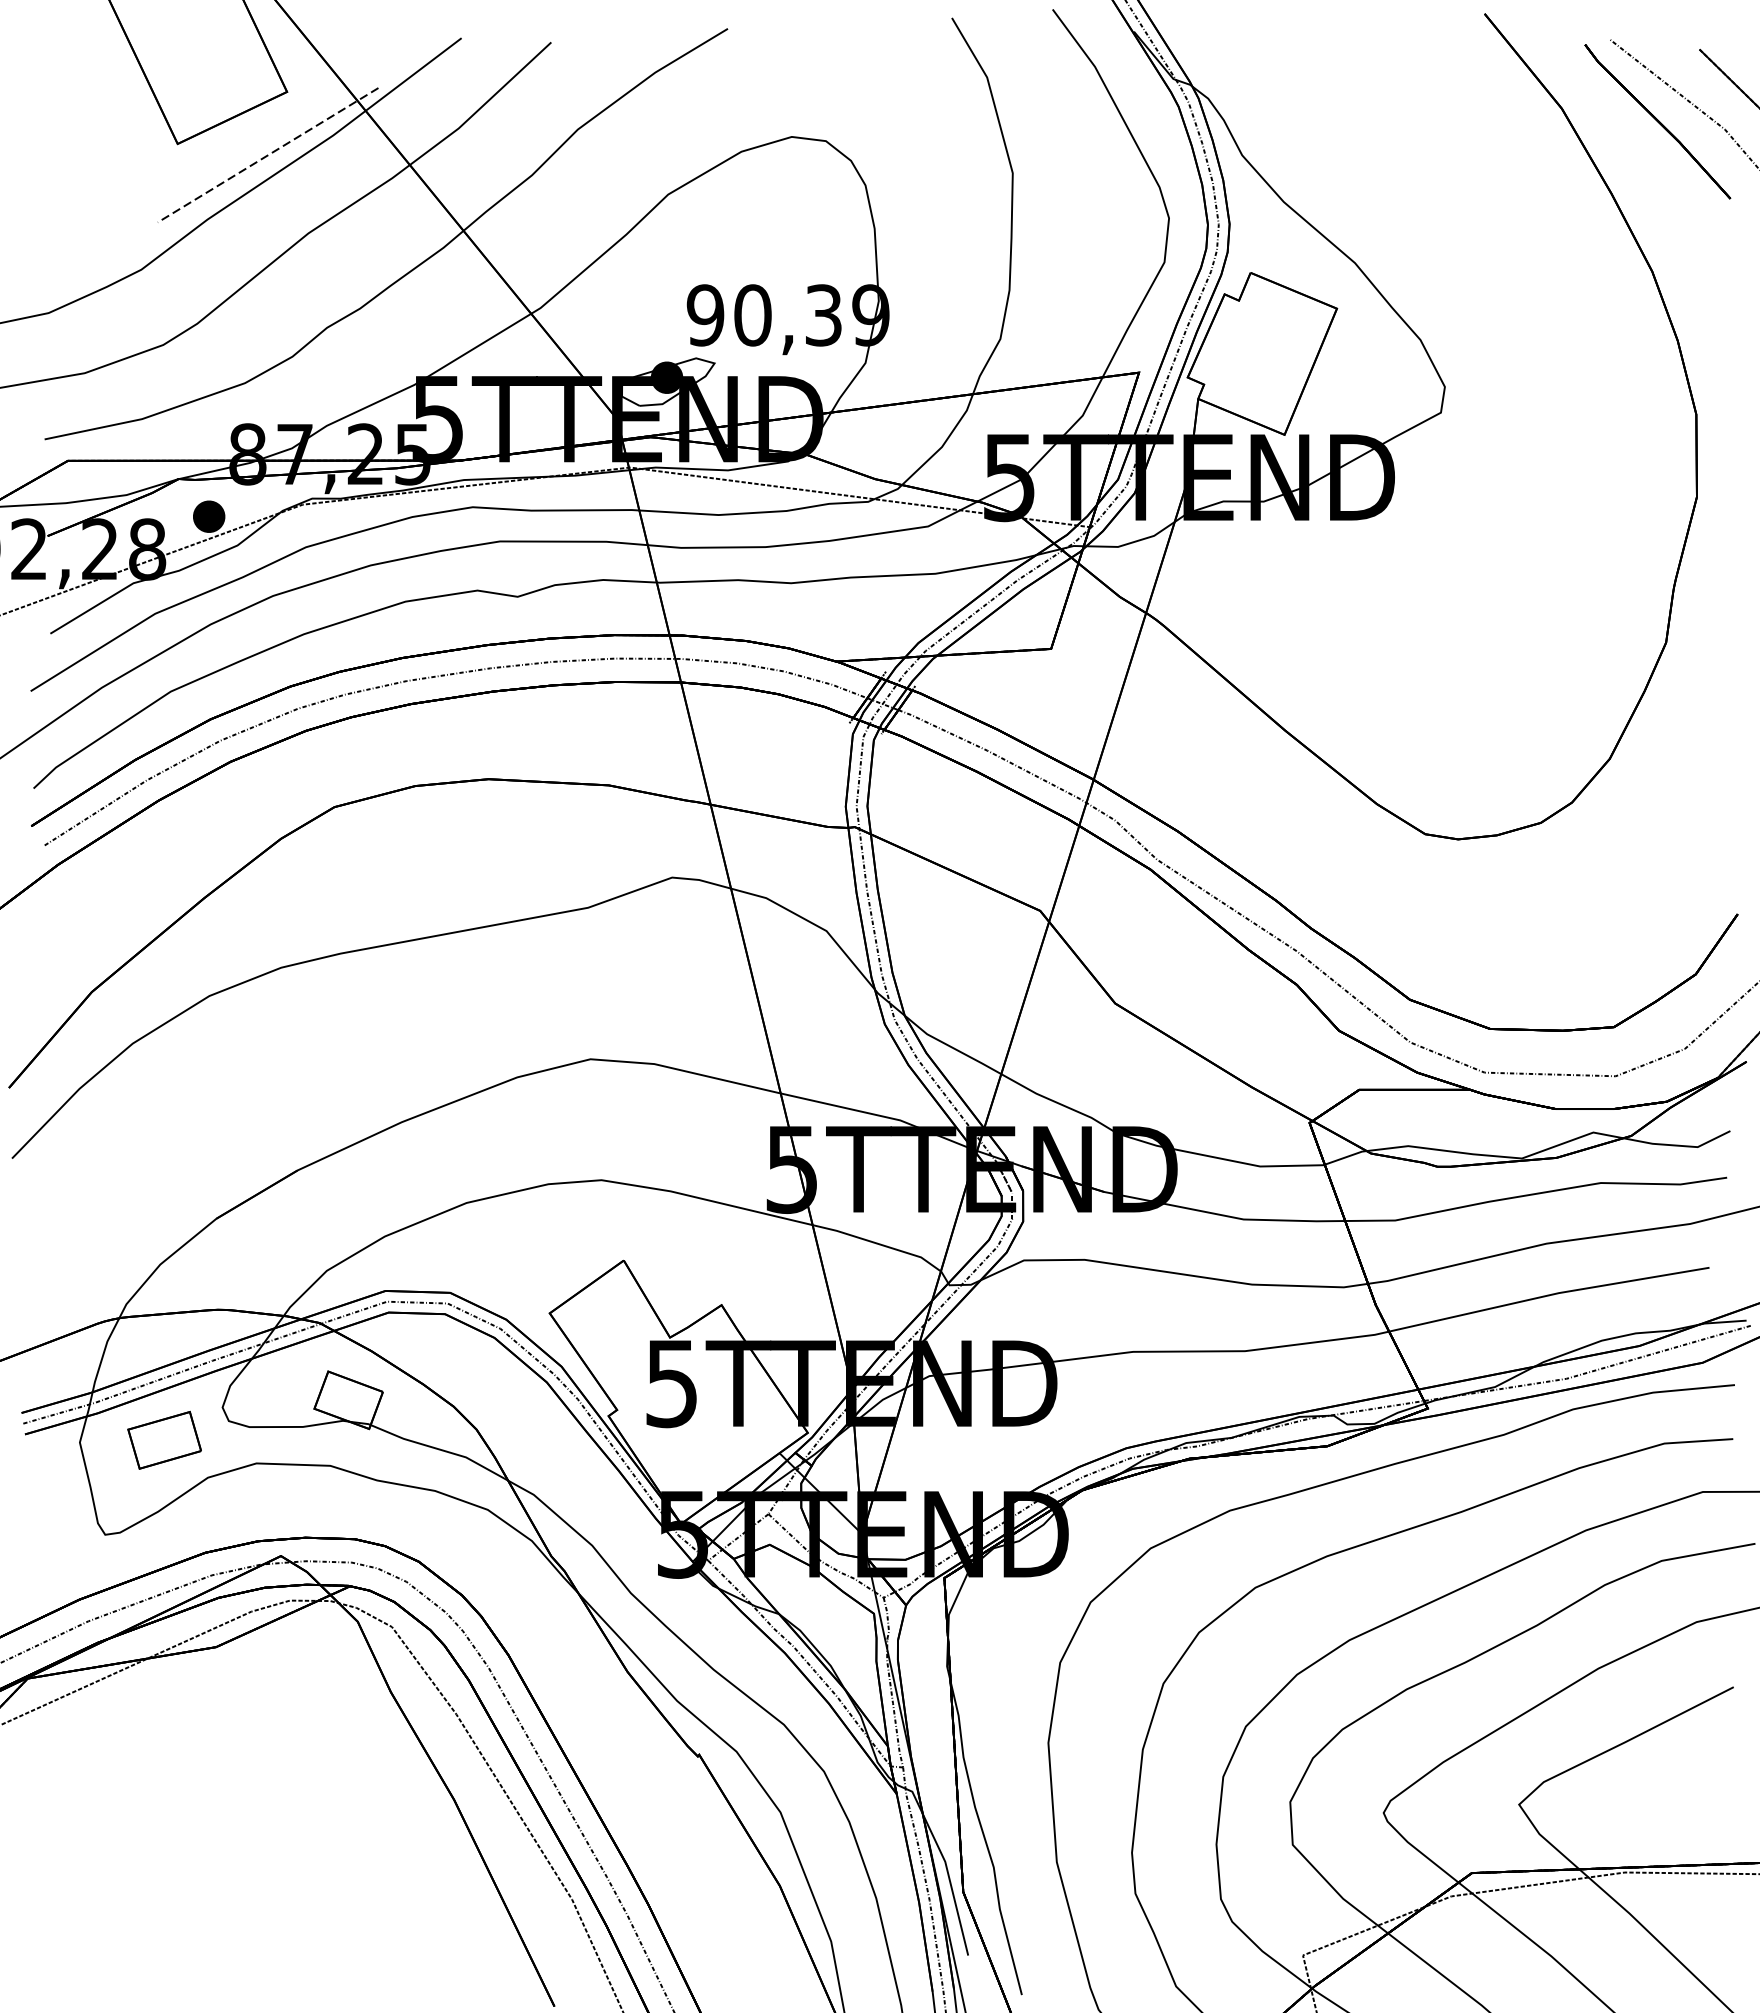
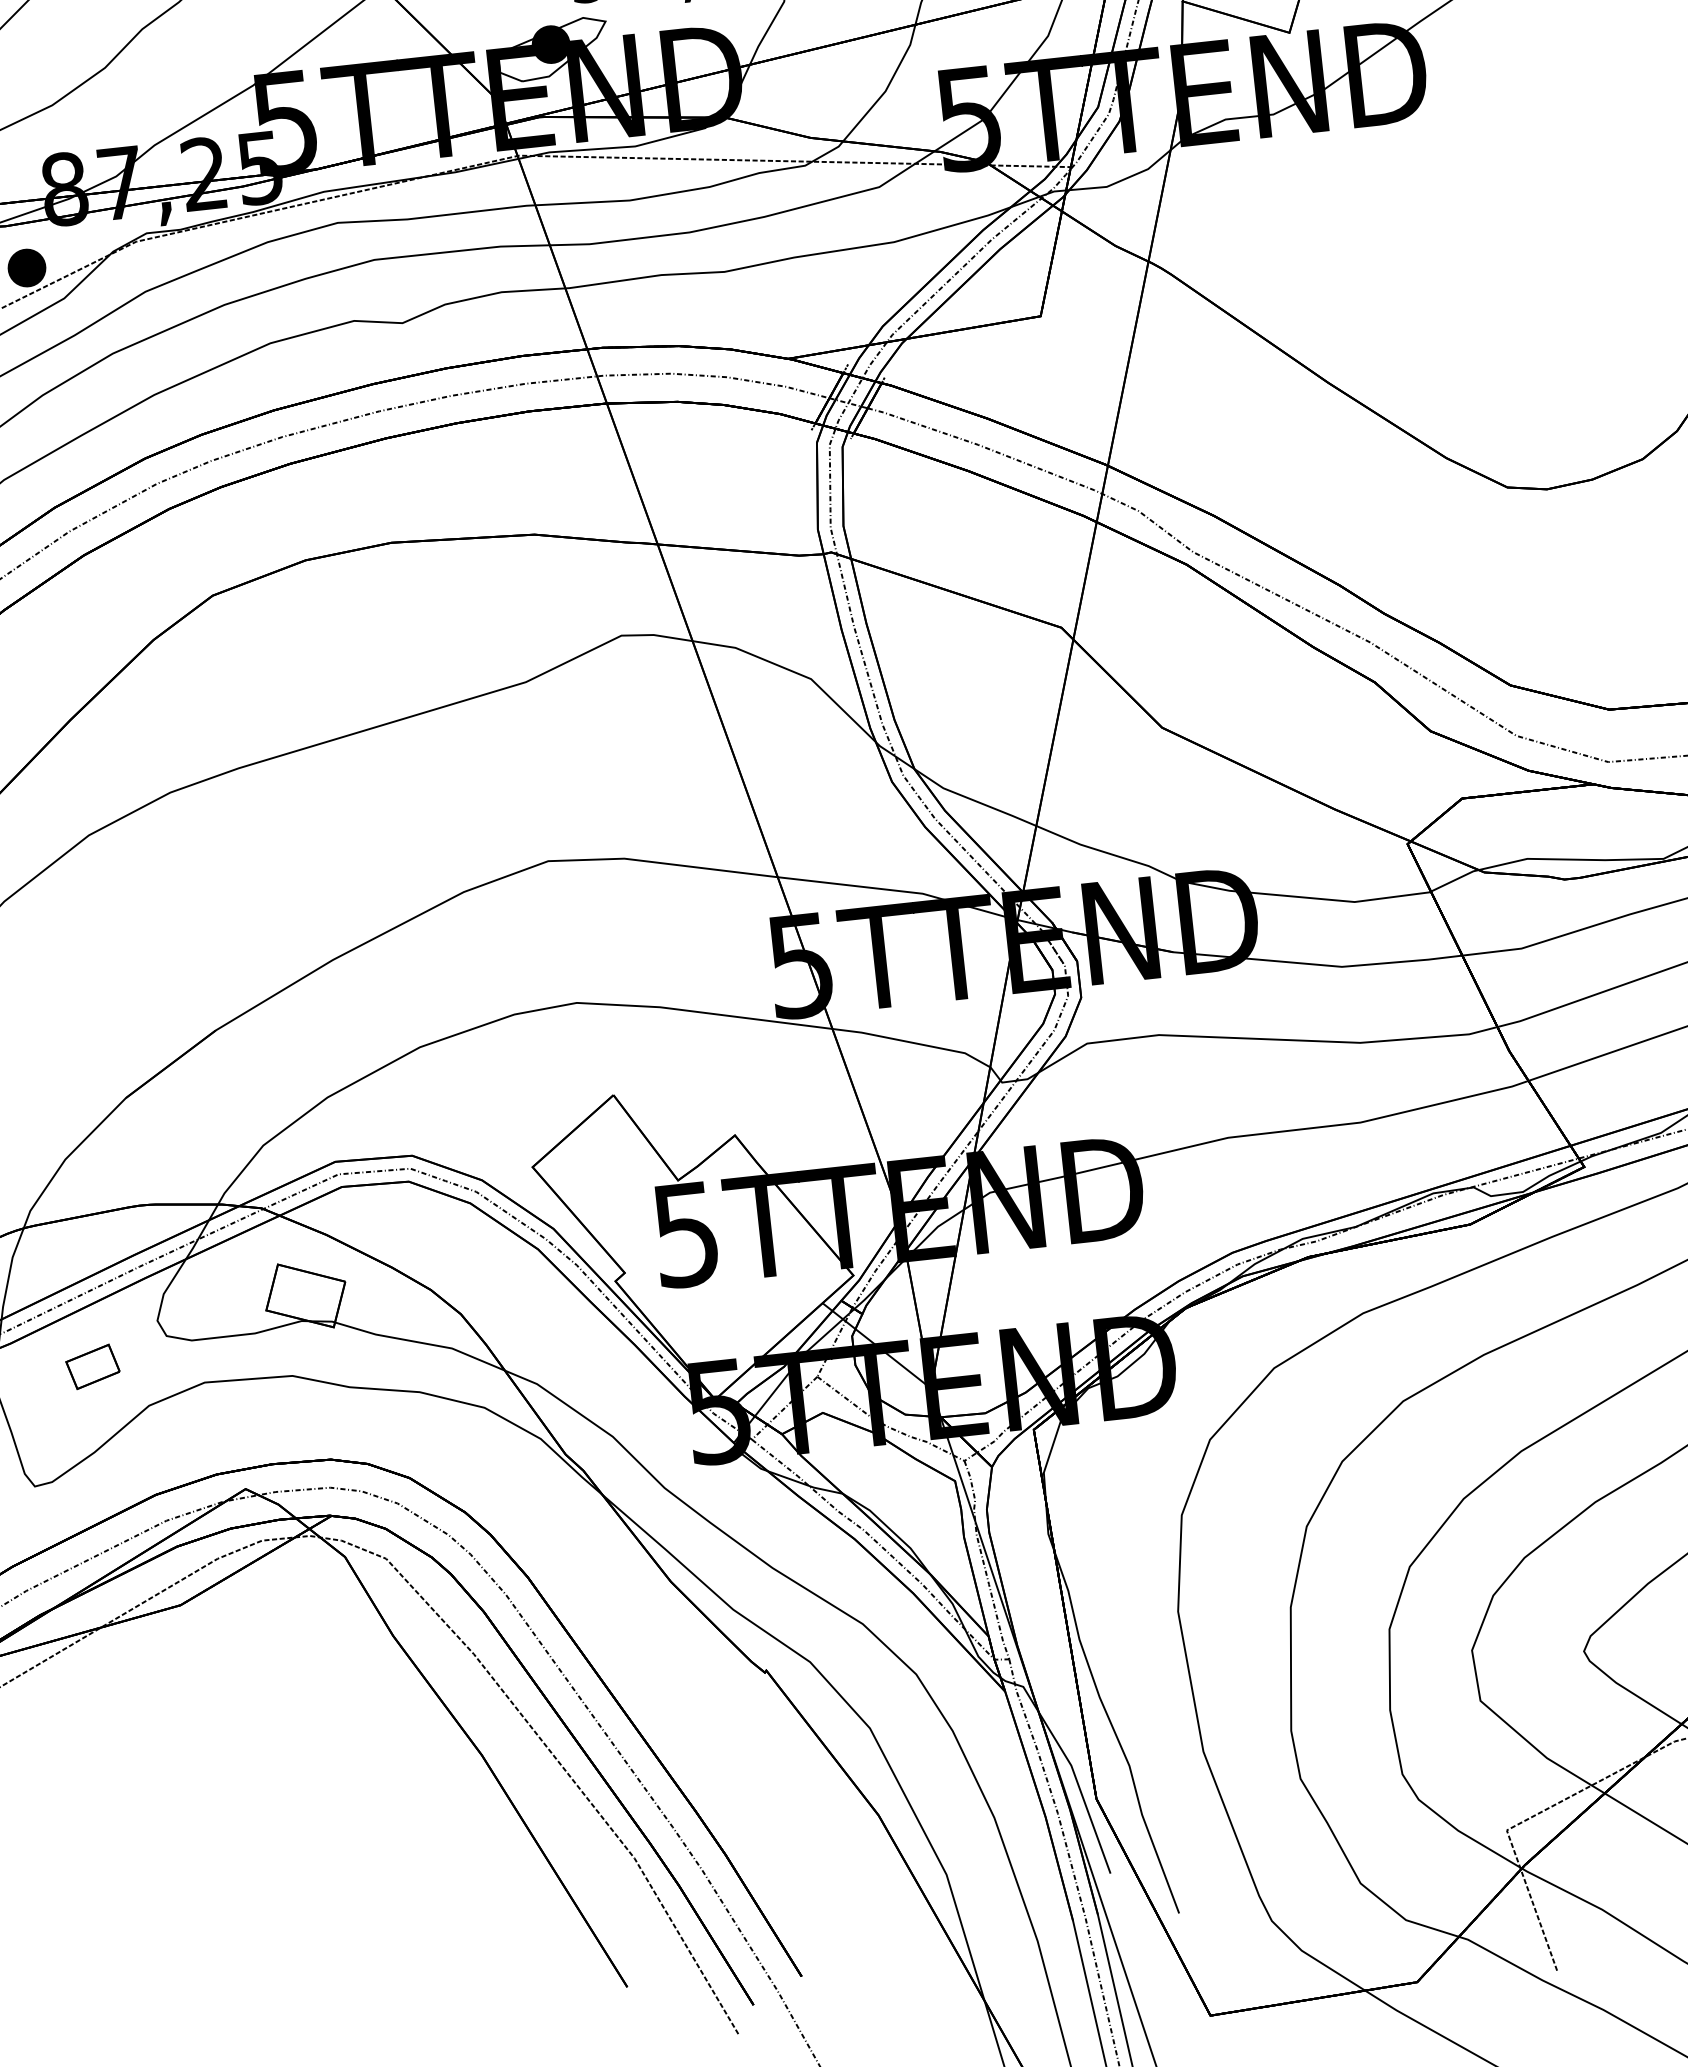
part: (164, 1439) -> (92, 1366), size x0.6

